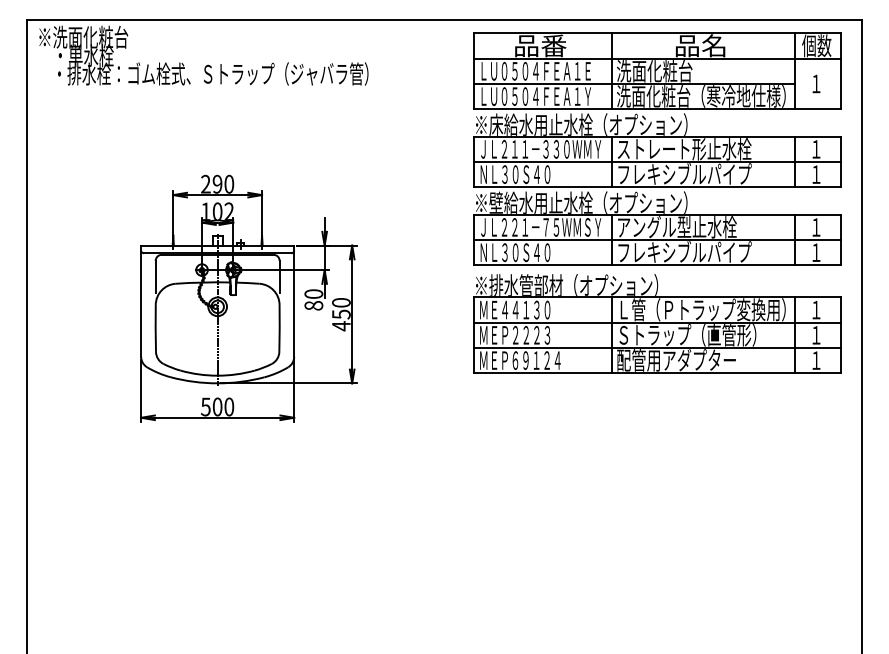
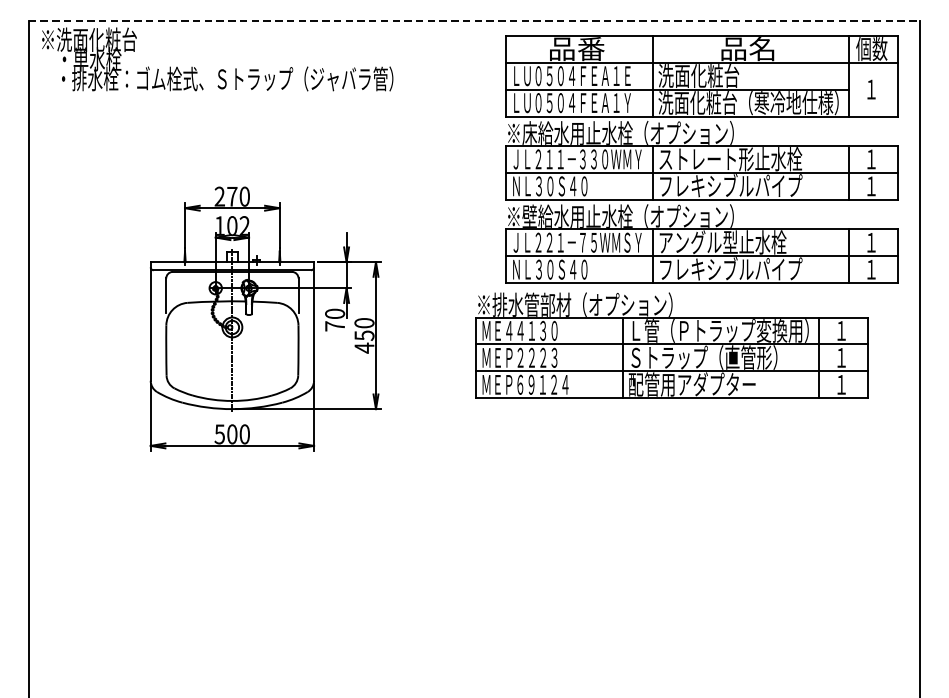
line: (444, 19) -> (474, 20), solid -> dashed
text: (217, 183) -> (232, 195), 290 -> 270
text: (313, 305) -> (334, 326), 80 -> 70
part: (657, 323) -> (671, 345), moved

